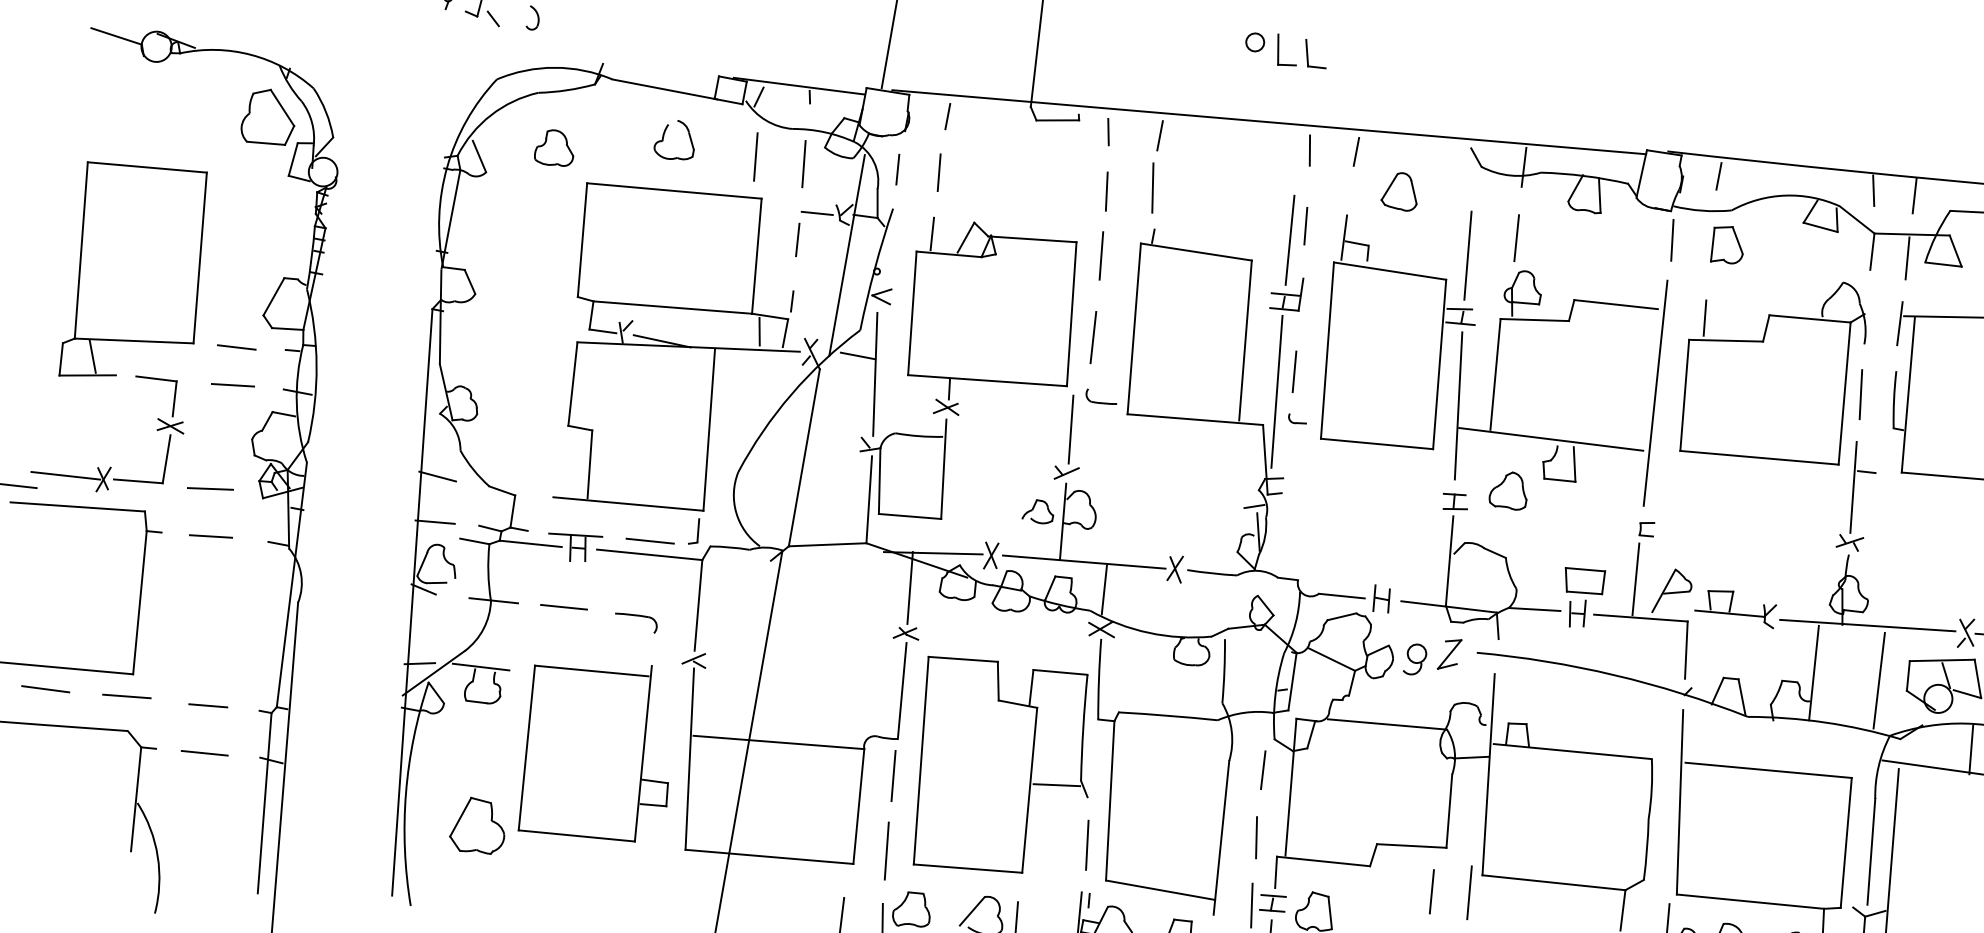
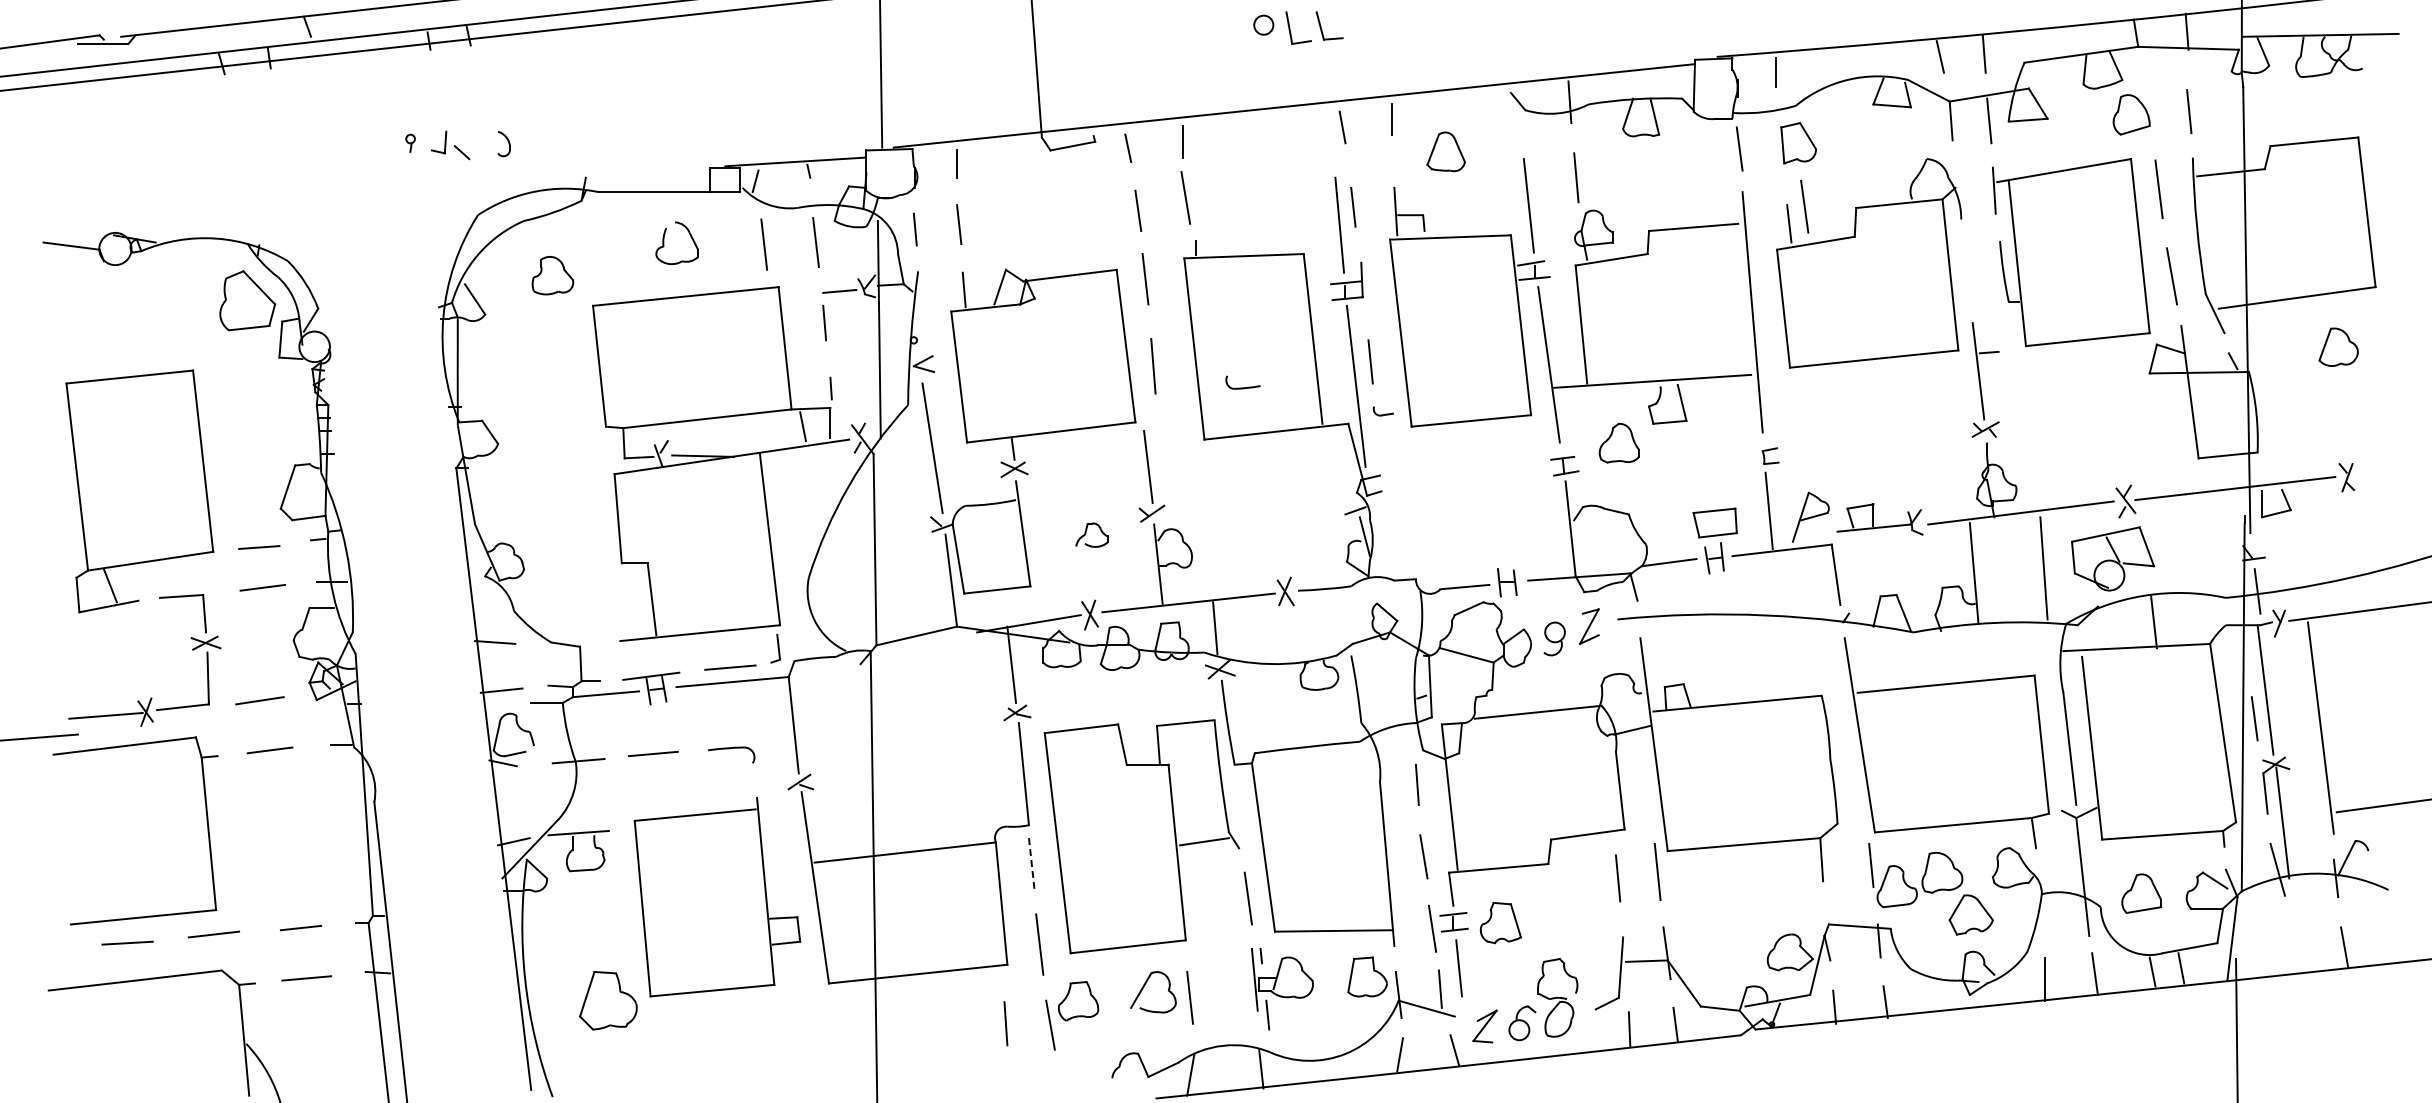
line: (857, 355) -> (910, 432), removed
line: (1860, 394) -> (1804, 206), moved
part: (1101, 397) -> (1242, 382), moved
part: (1038, 510) -> (1091, 534), moved
line: (893, 775) -> (1031, 864), solid -> dashed

